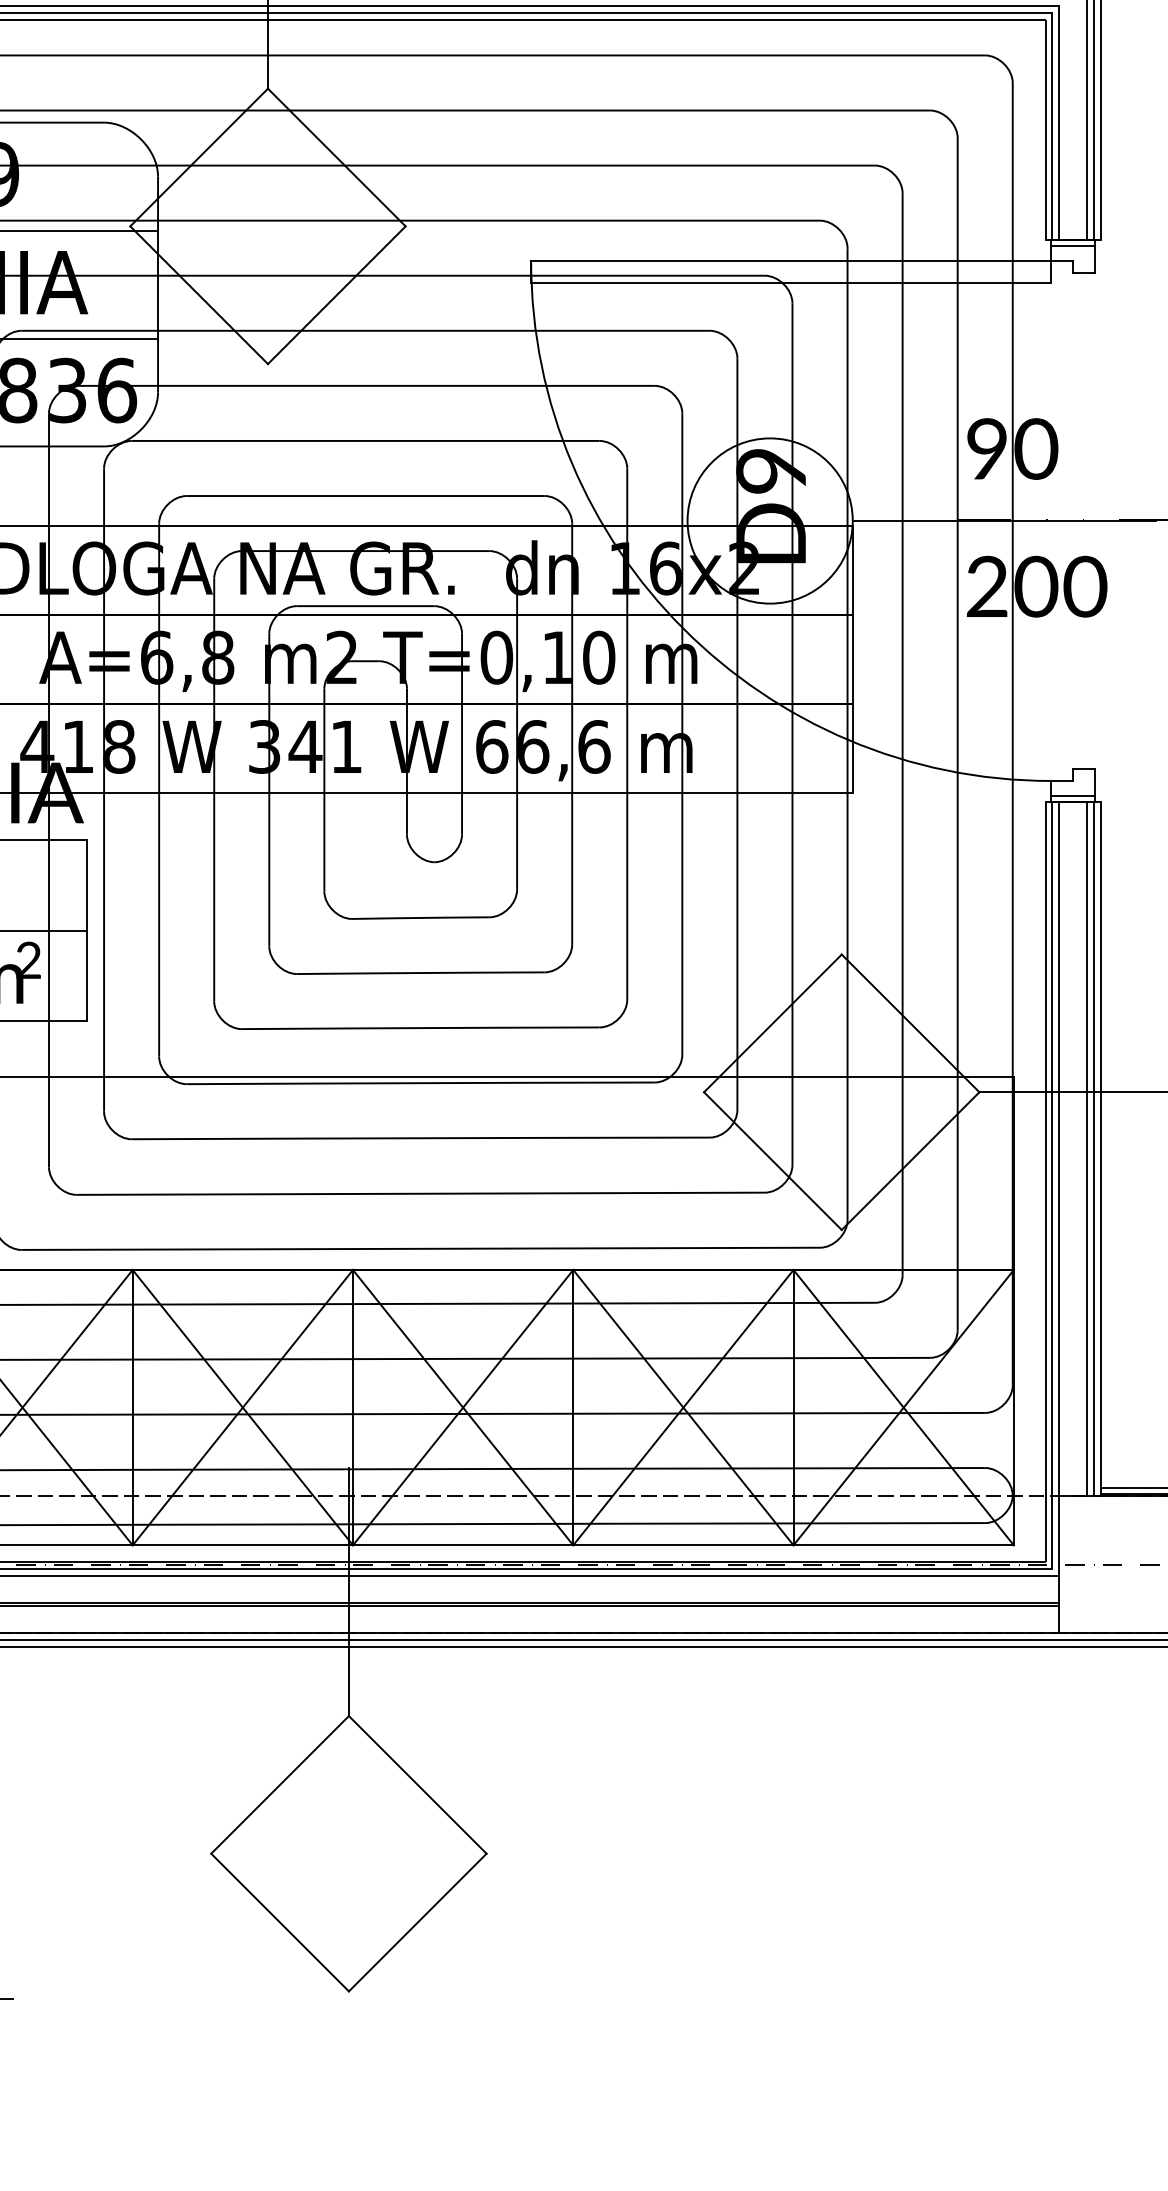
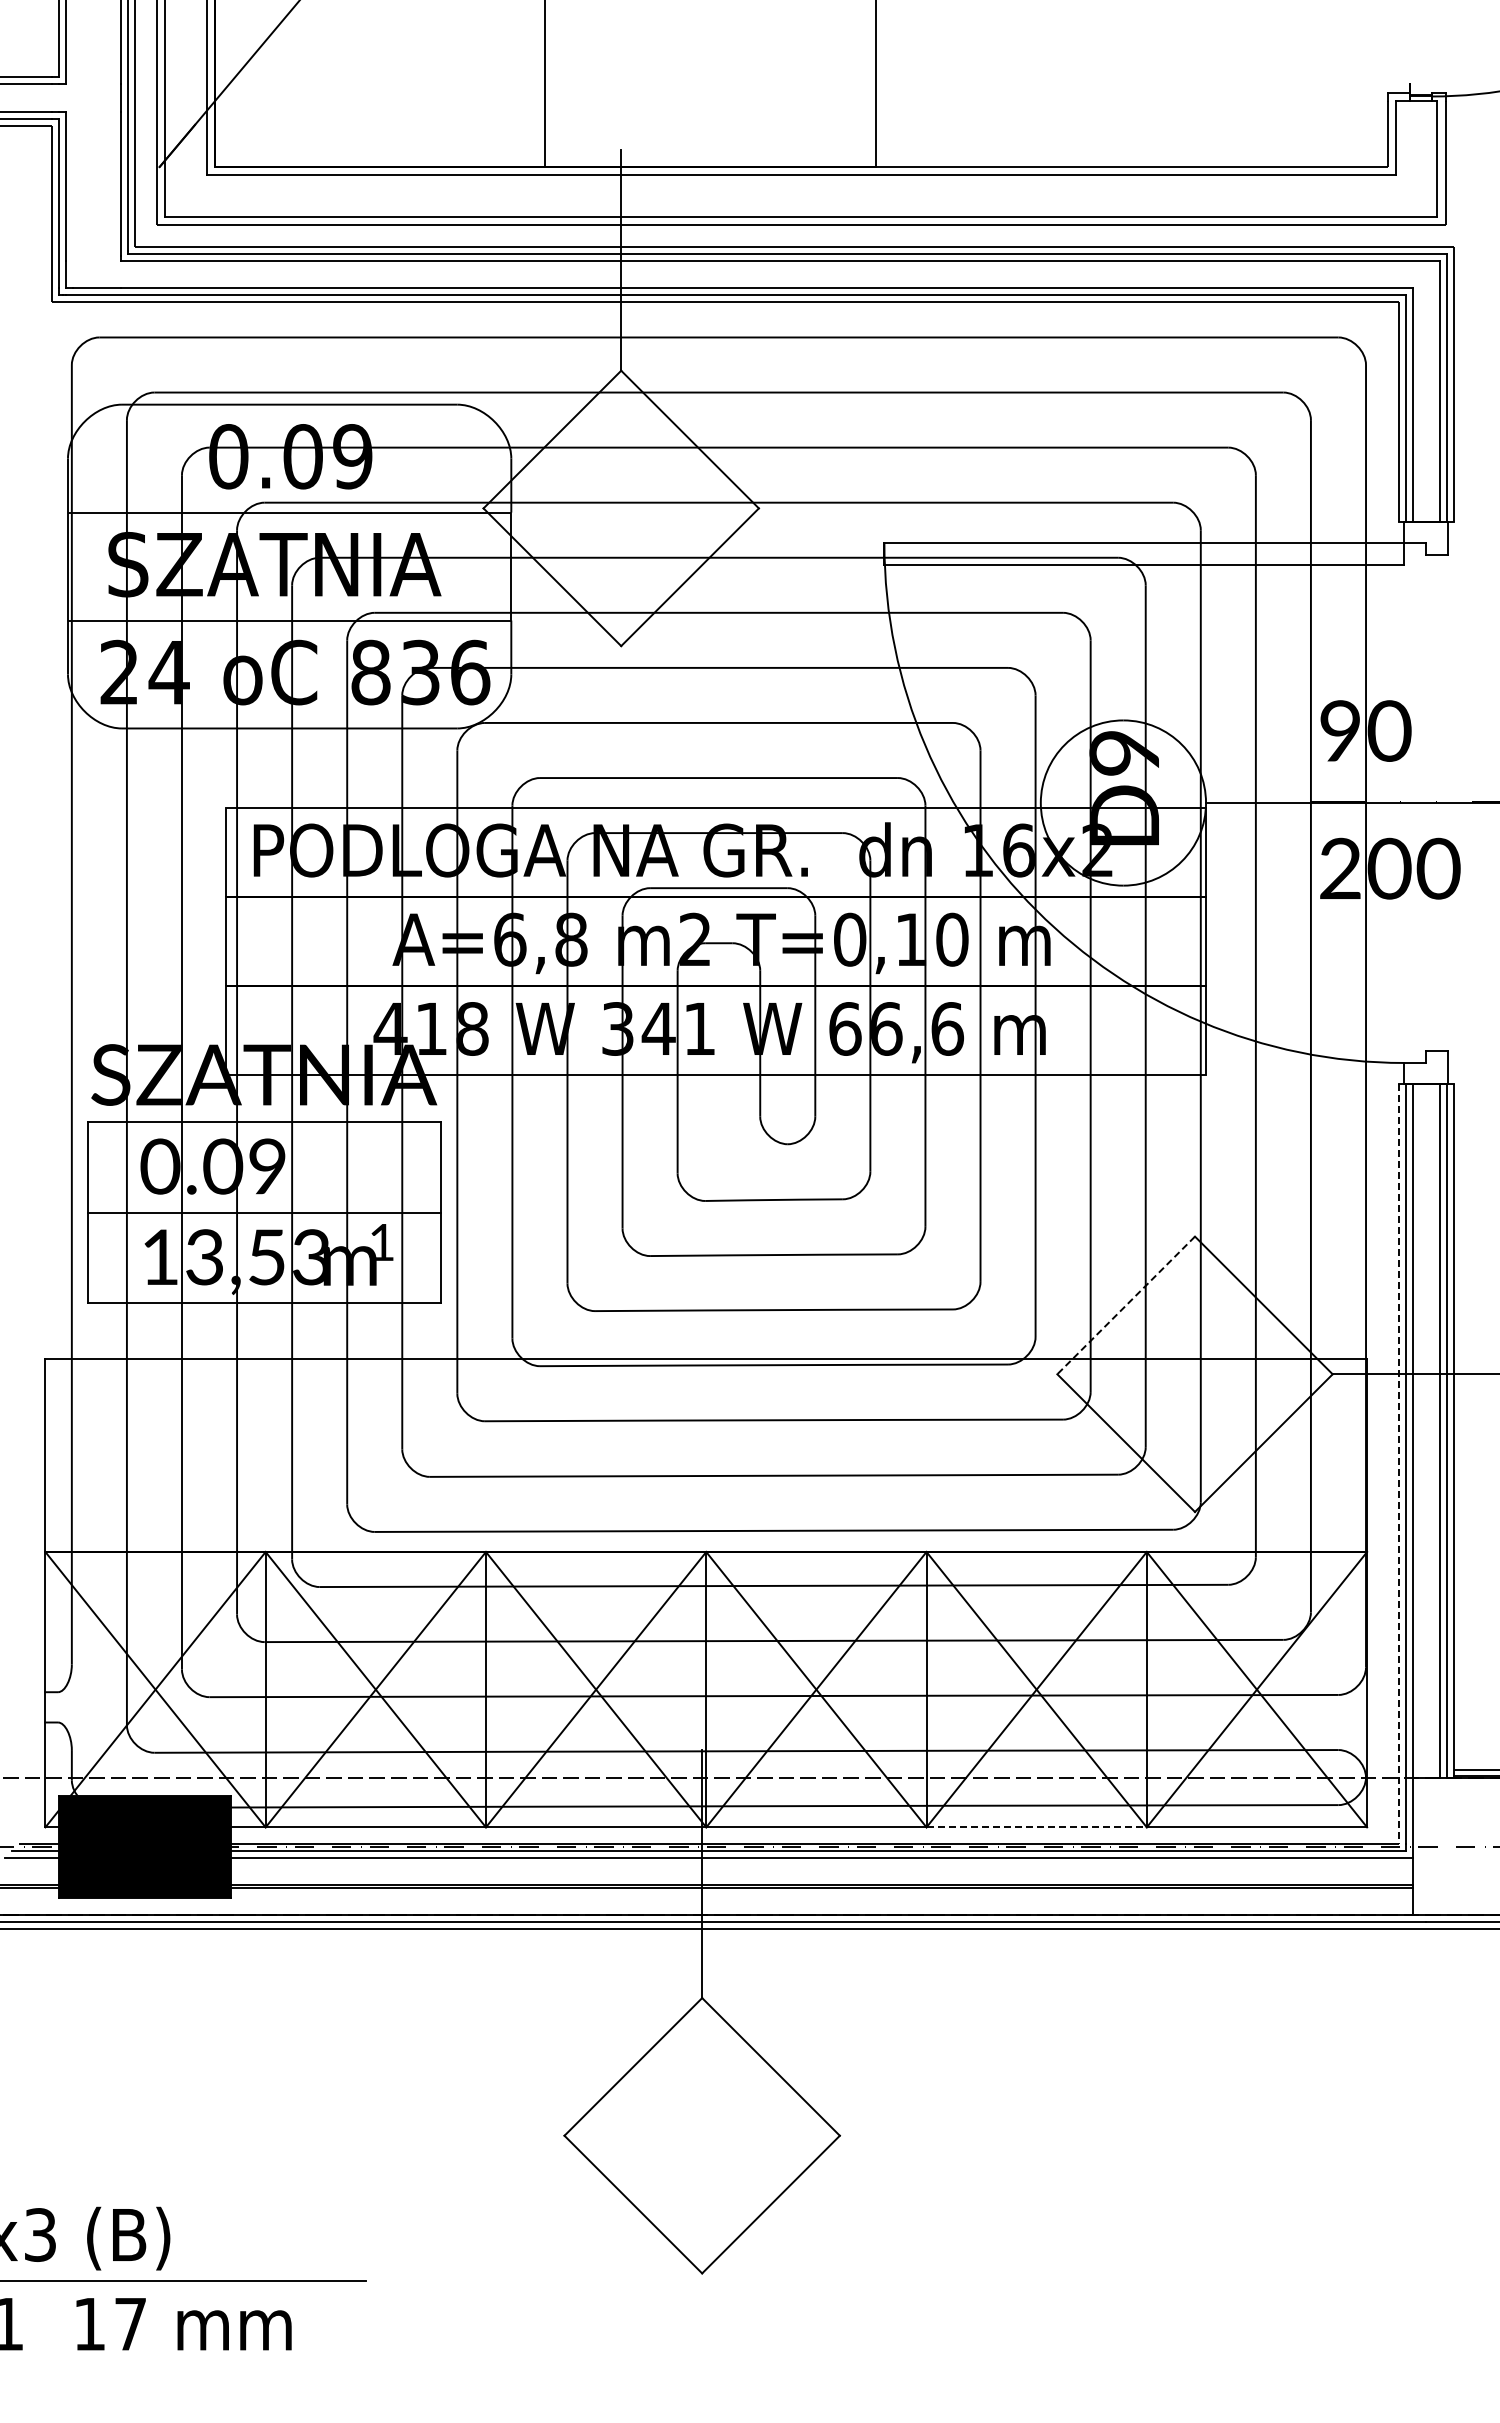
line: (1073, 245) -> (1426, 527), removed
line: (1073, 796) -> (1426, 1078), removed
text: (28, 959) -> (381, 1241), 2 -> 1
line: (772, 1023) -> (1125, 1305), solid -> dashed
line: (1045, 1181) -> (1398, 1463), solid -> dashed
line: (684, 1545) -> (1037, 1827), solid -> dashed

